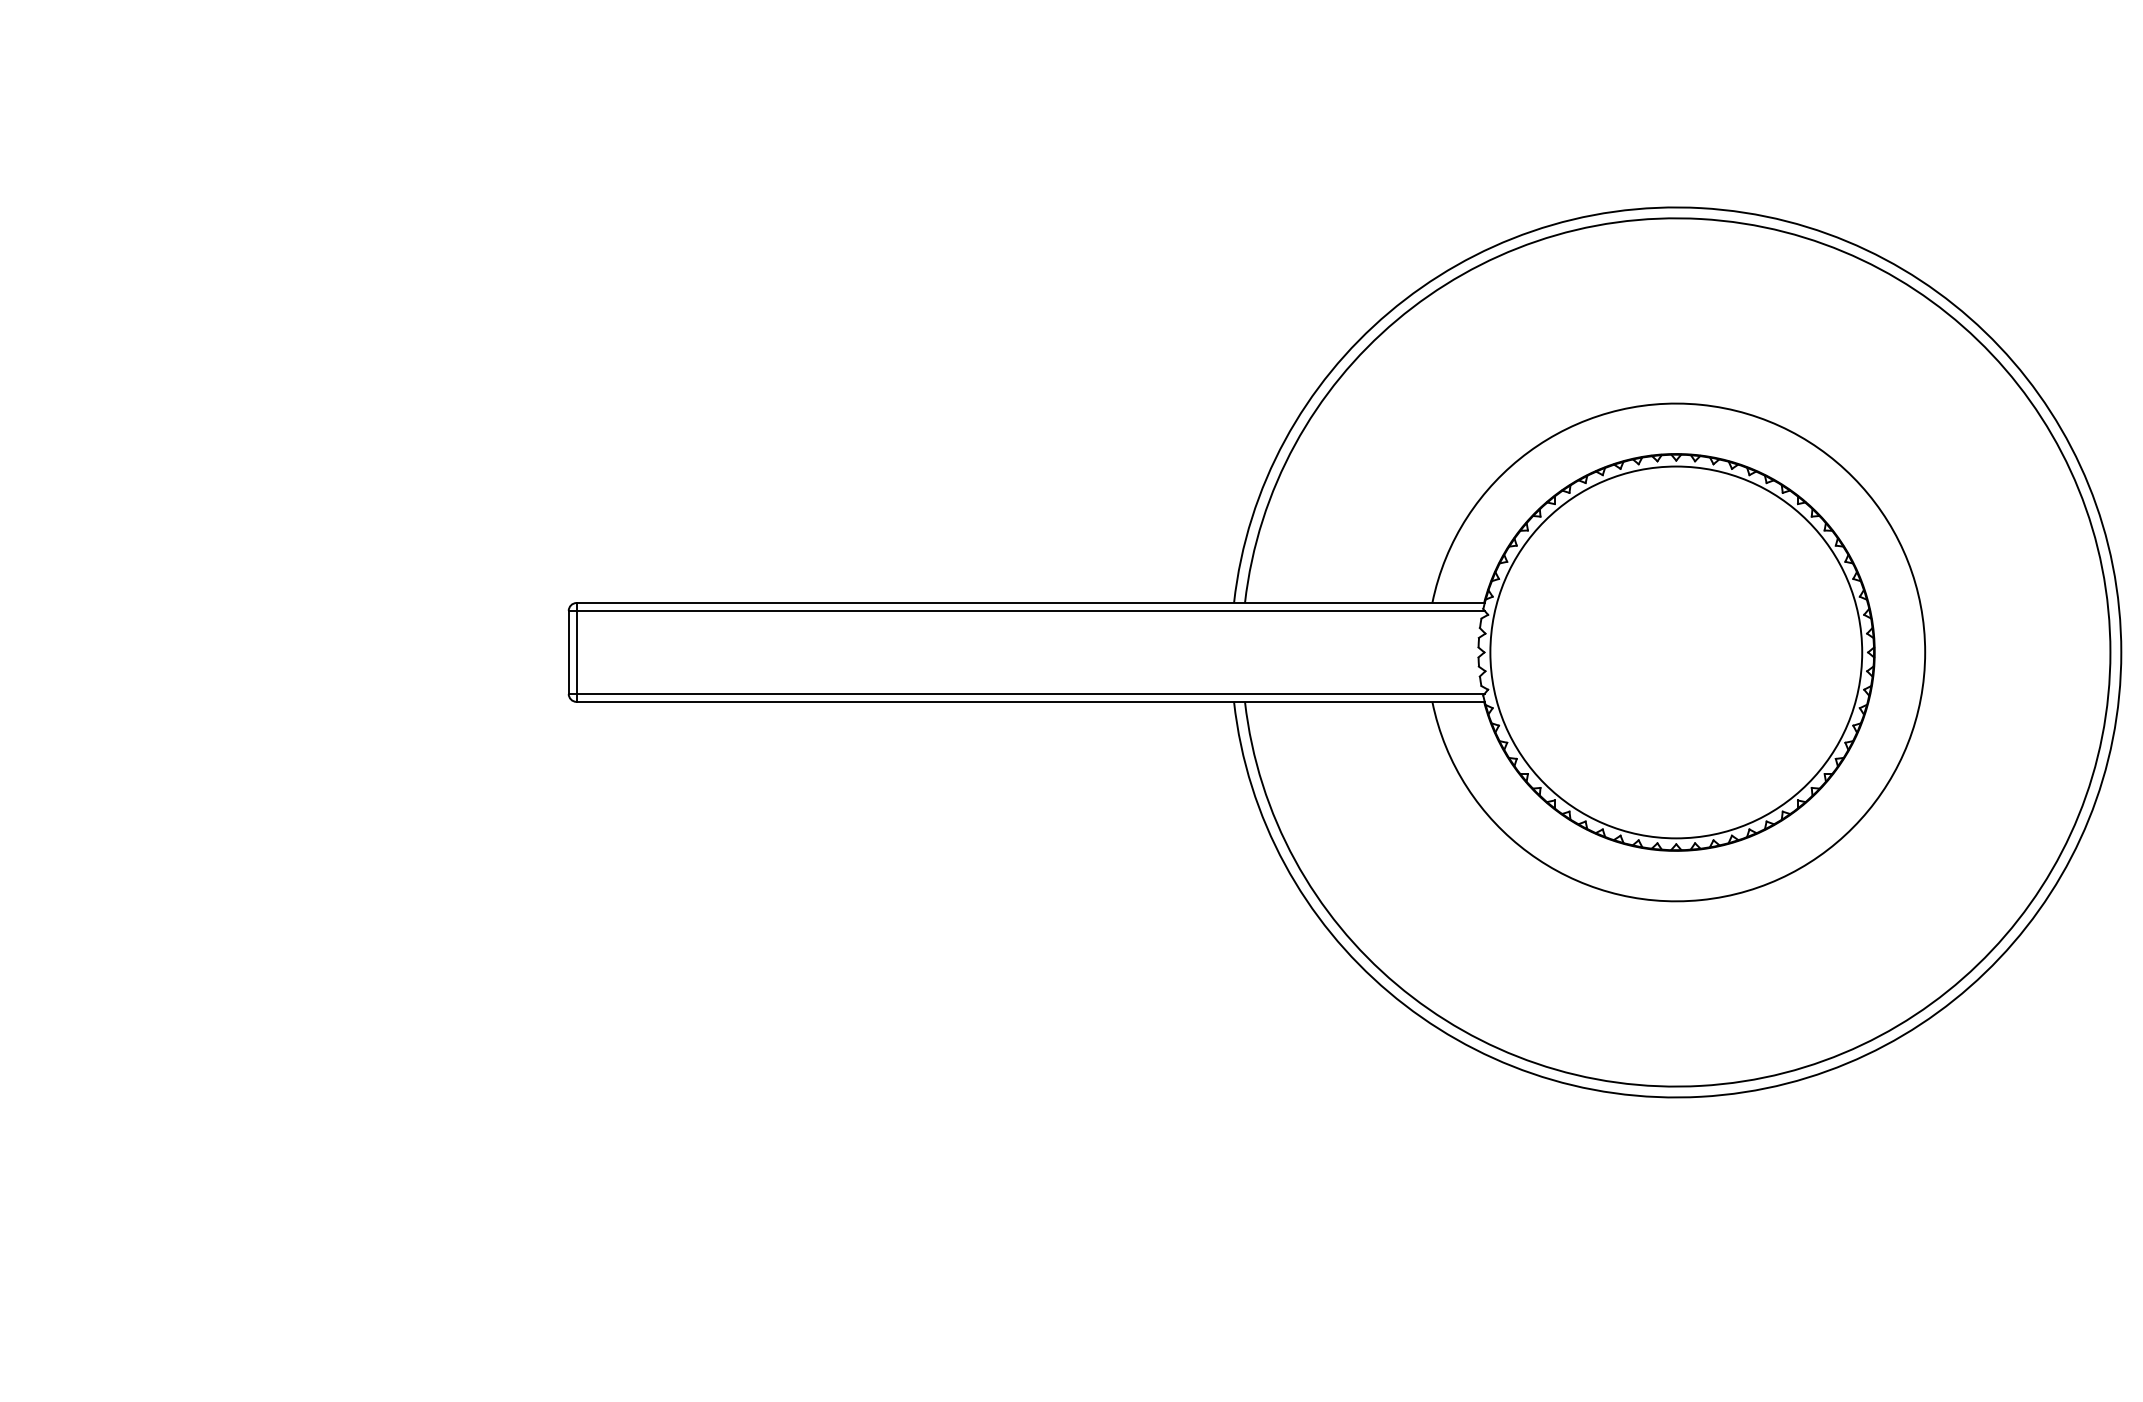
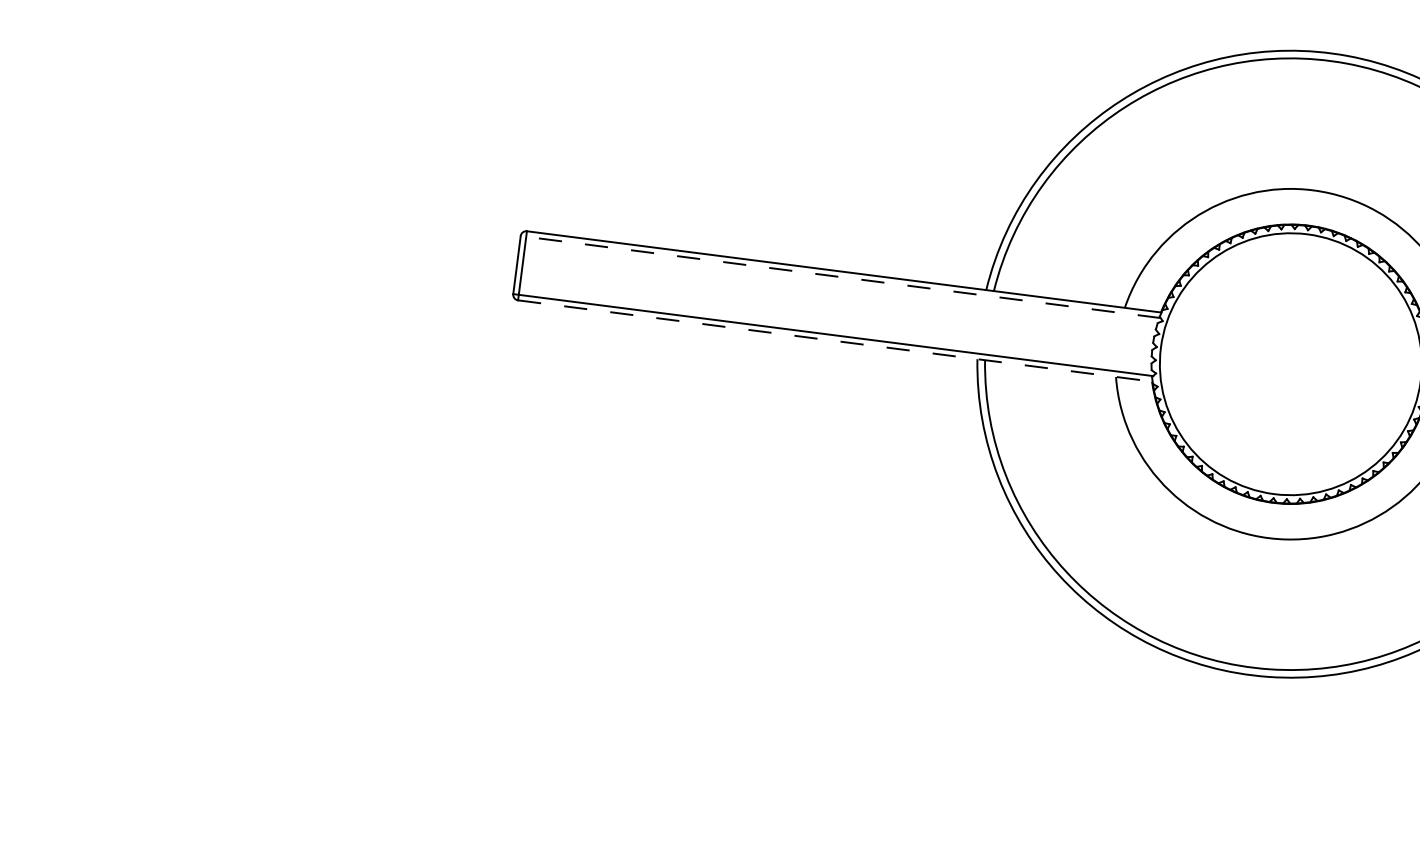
line: (1026, 610) -> (840, 276), solid -> dashed
line: (1031, 701) -> (835, 340), solid -> dashed

